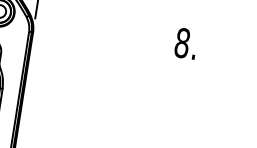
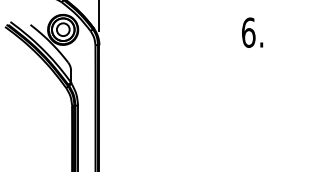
text: (182, 42) -> (248, 32), 8. -> 6.

